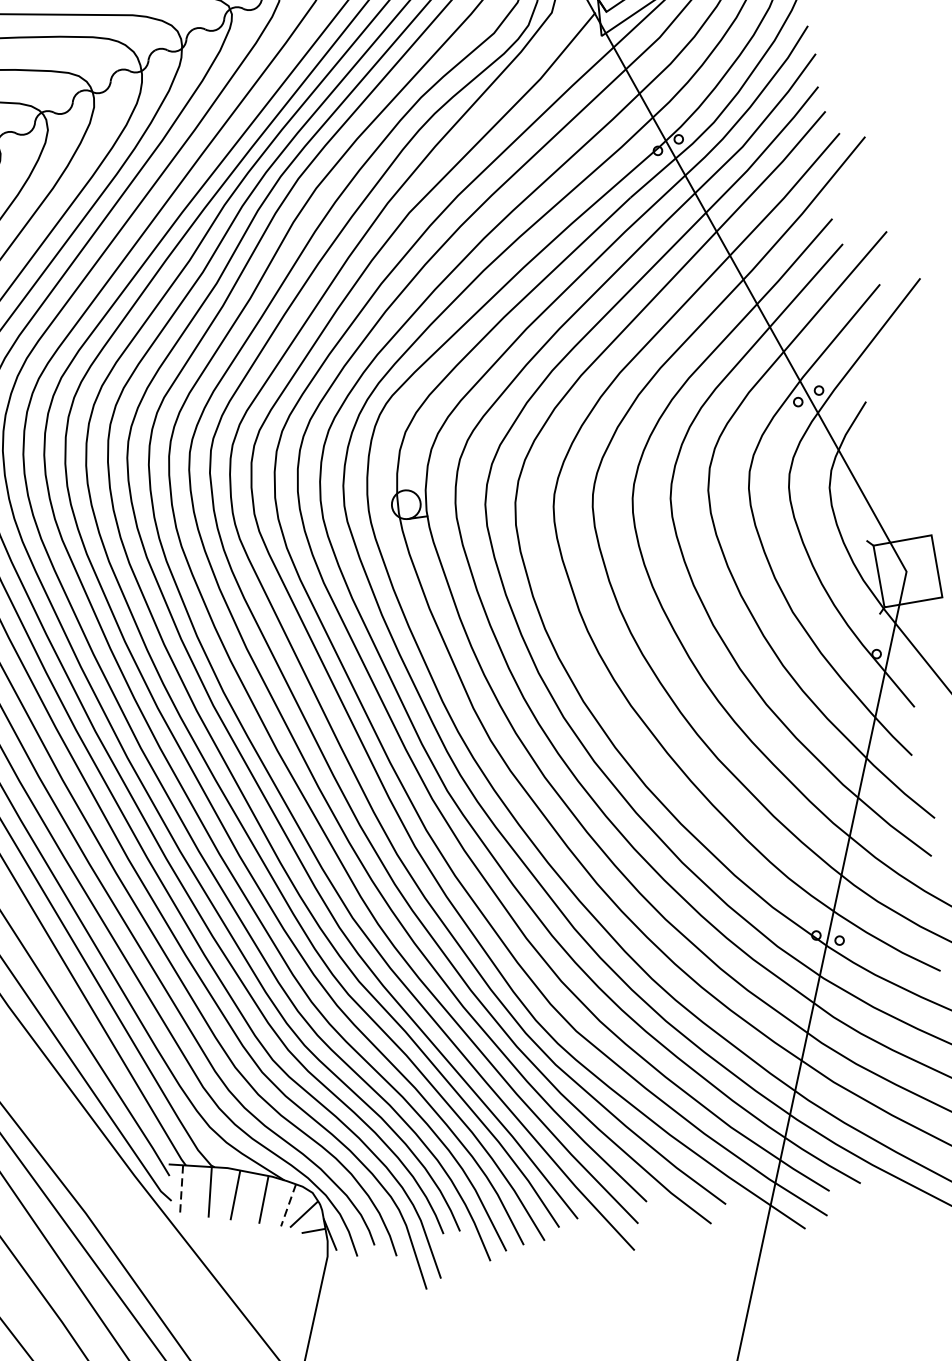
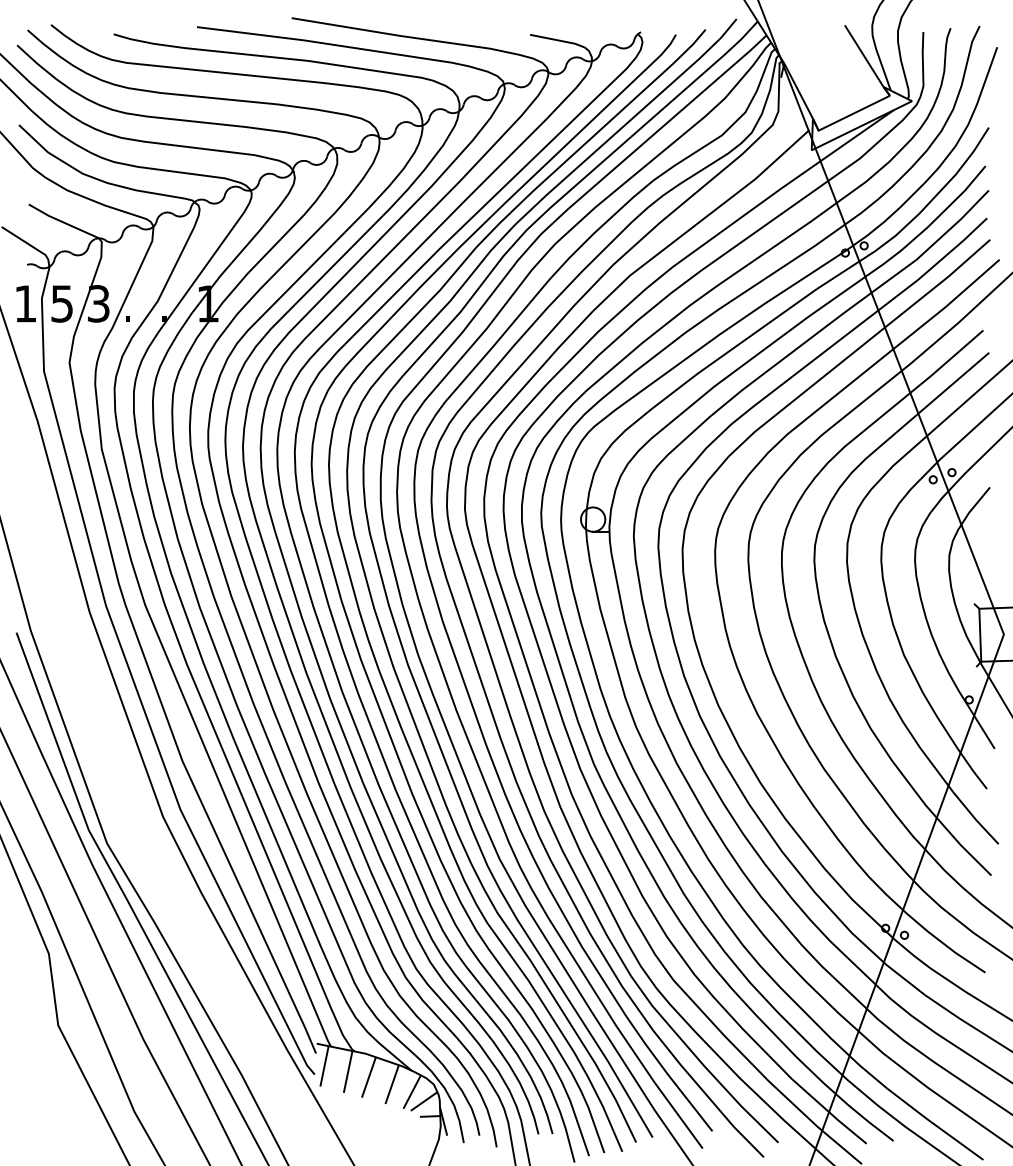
line: (181, 1189) -> (324, 1066), dashed -> solid
line: (288, 1205) -> (412, 1092), dashed -> solid

